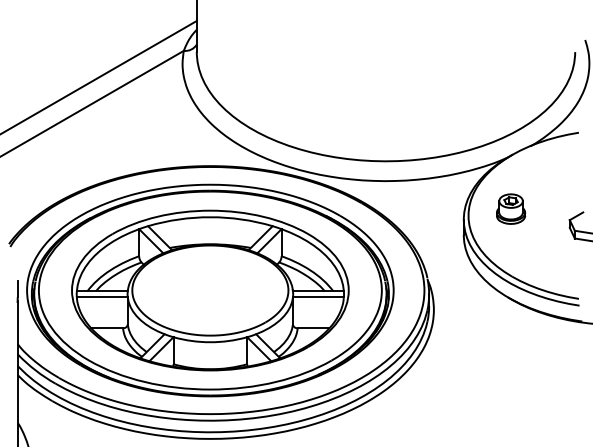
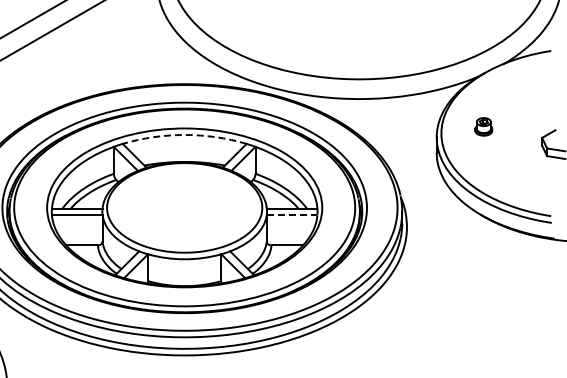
part: (511, 208) -> (484, 126), size x0.6
arc: (210, 217) -> (184, 135), solid -> dashed
line: (318, 297) -> (292, 214), solid -> dashed

